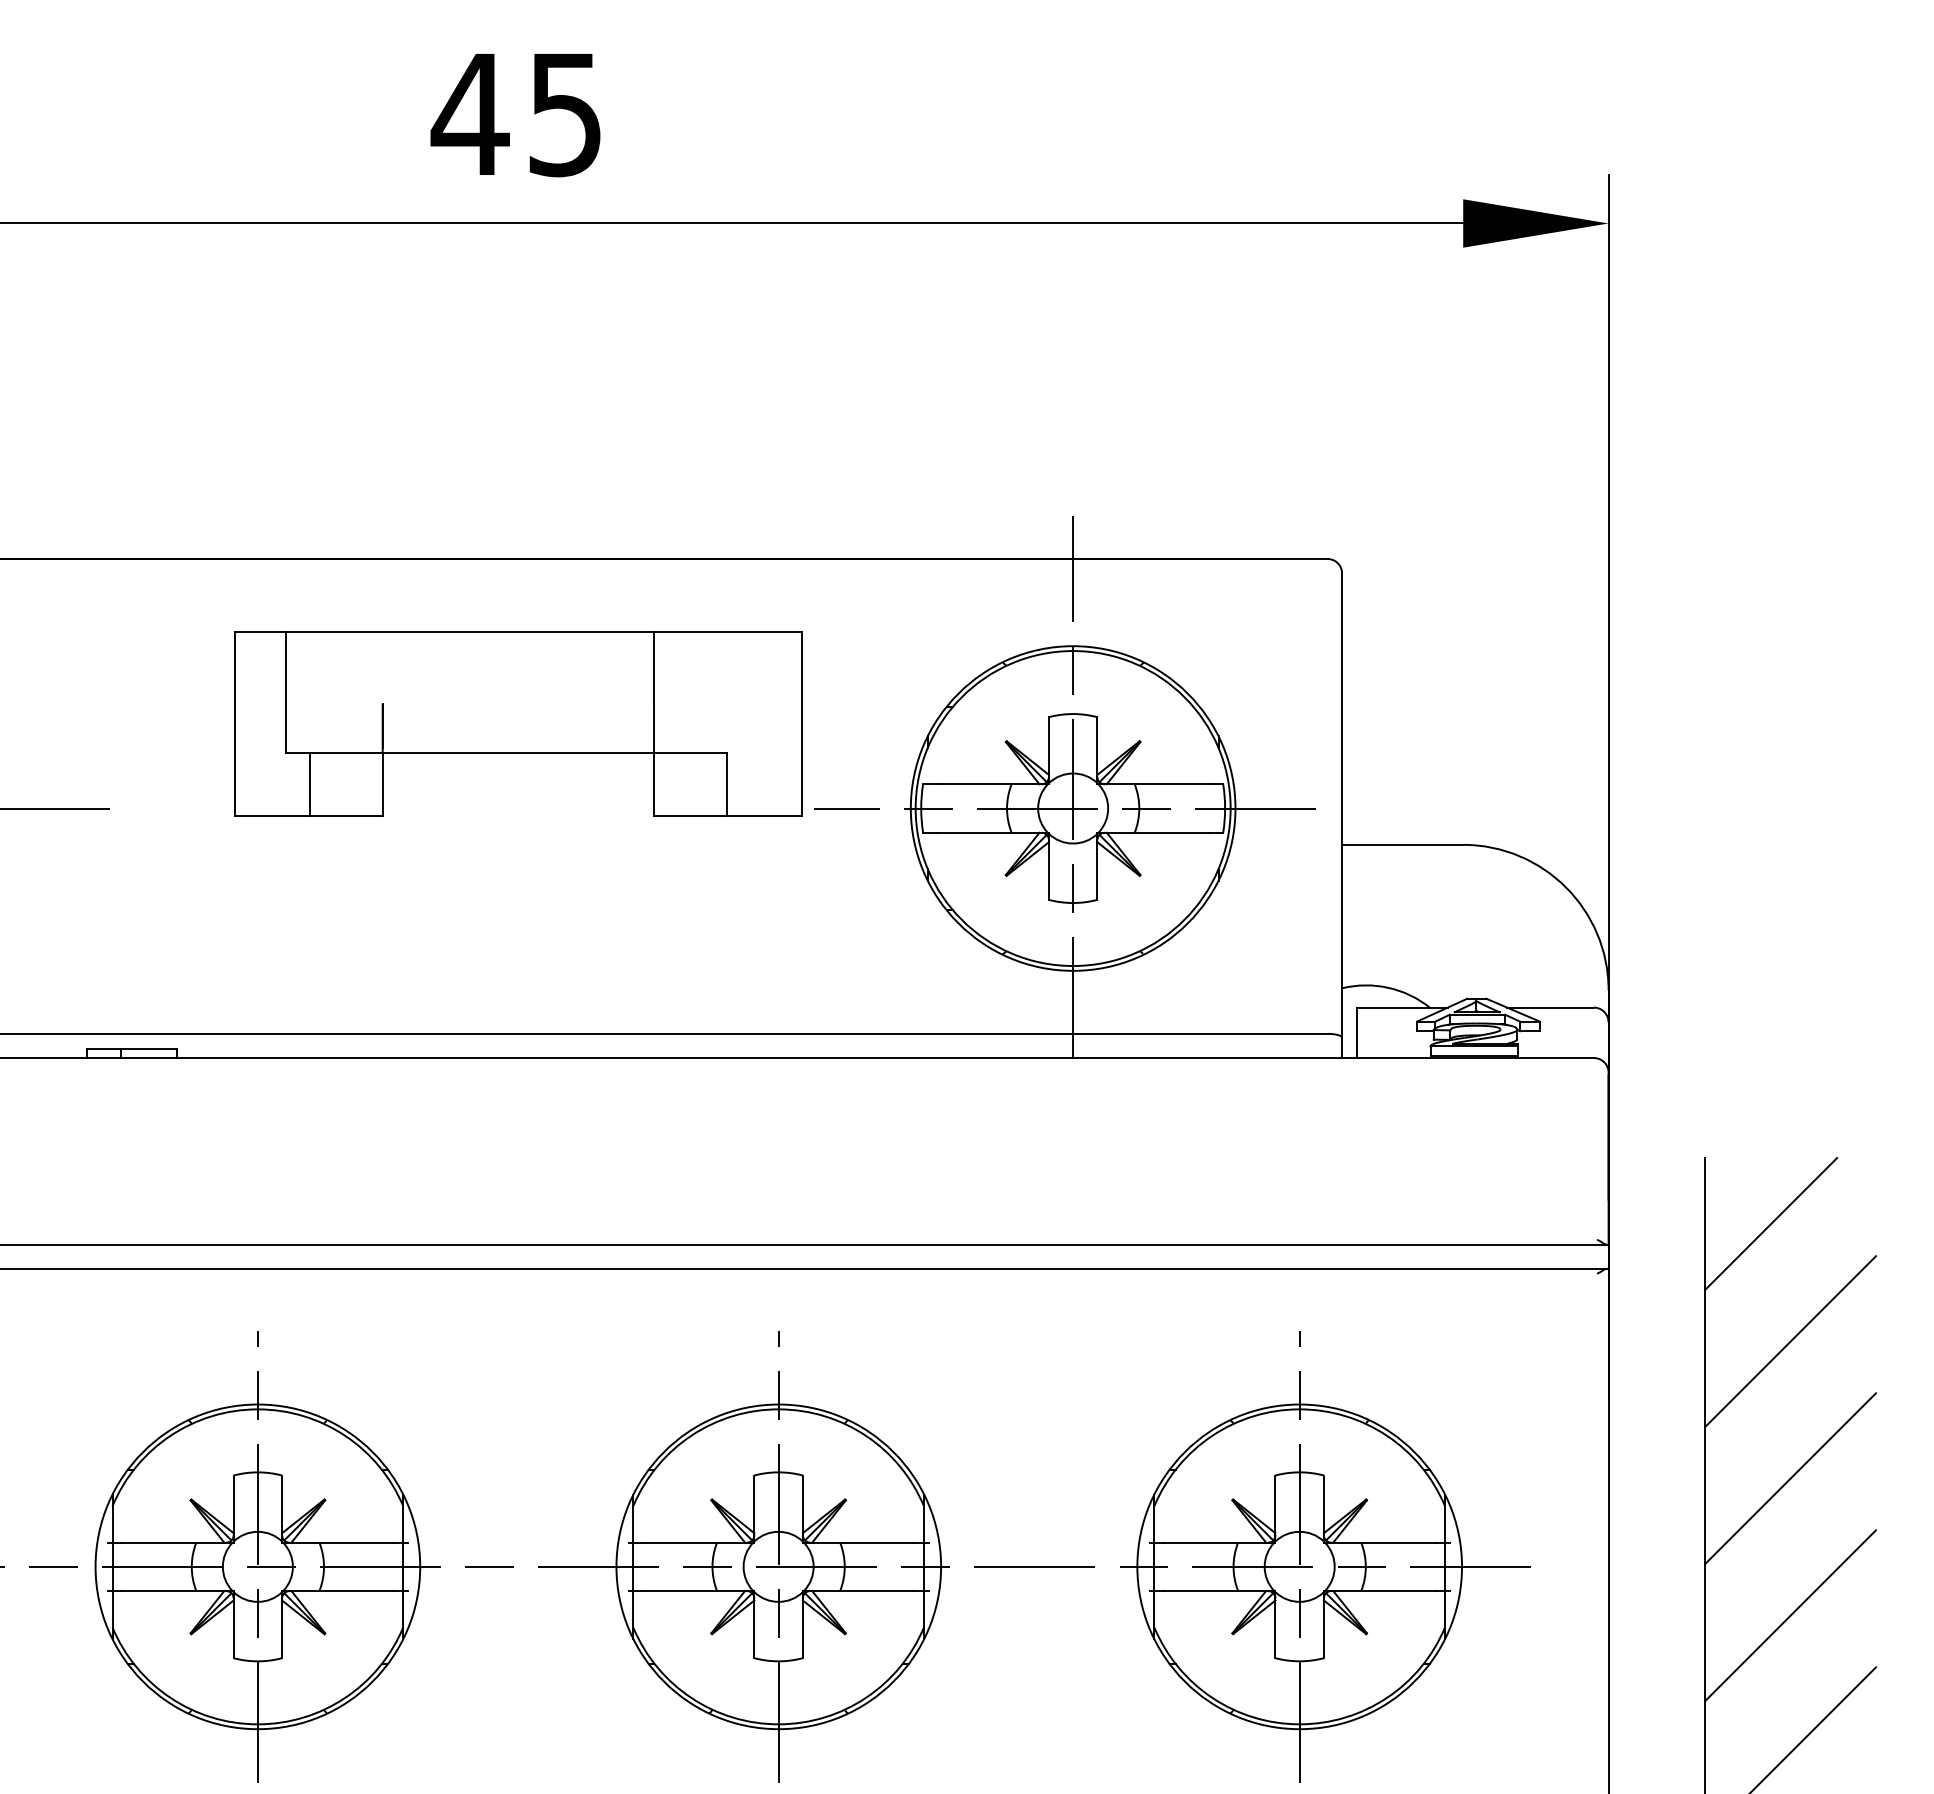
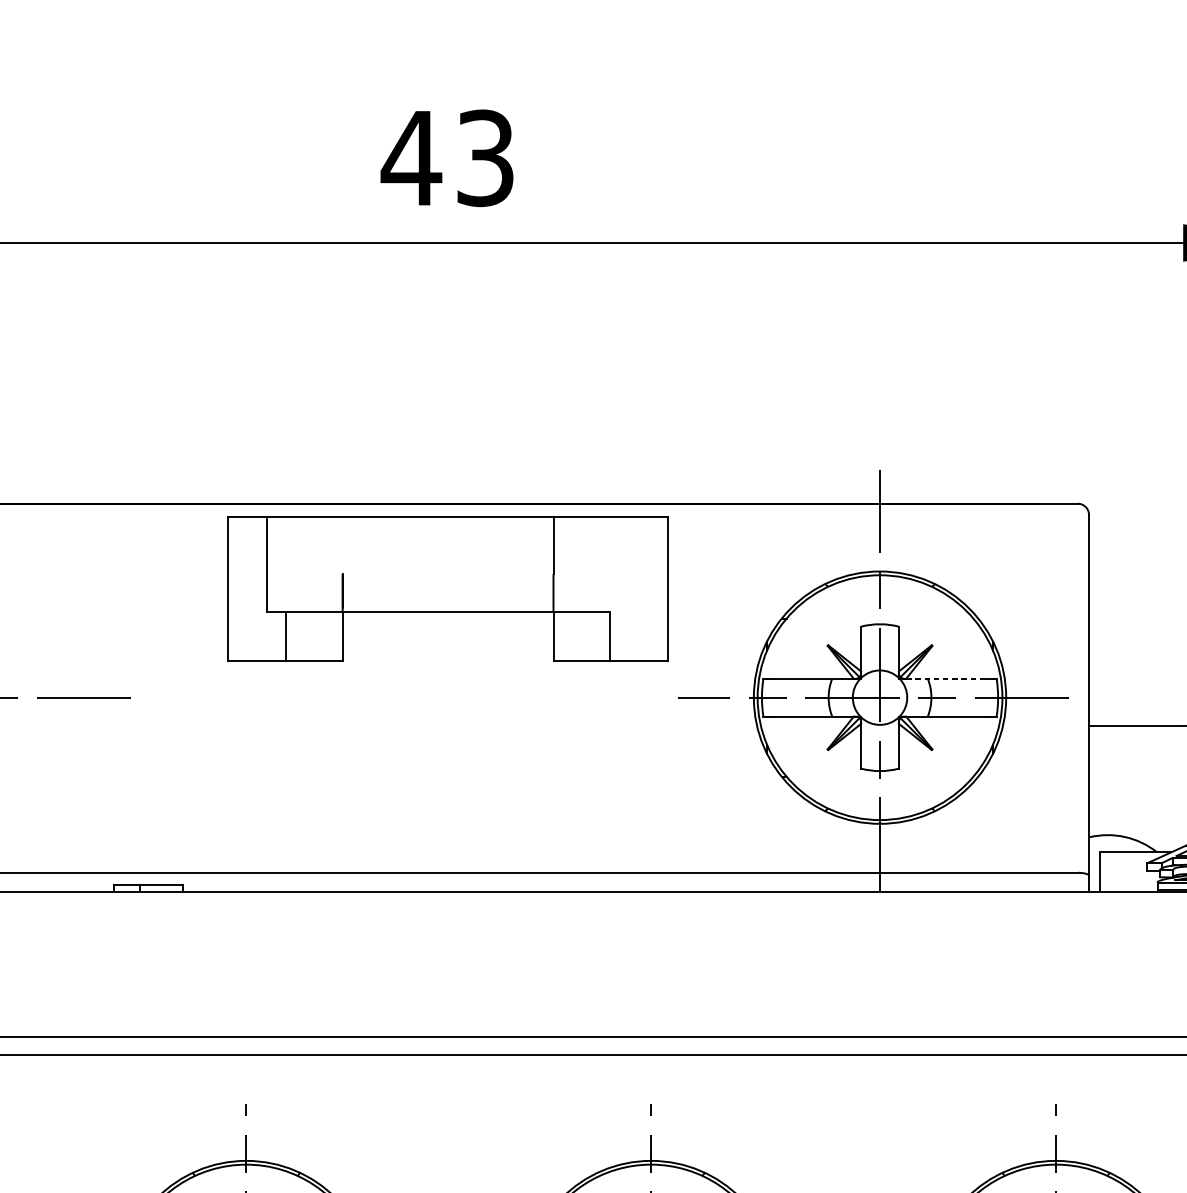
text: (565, 113) -> (485, 157), 45 -> 43
part: (518, 723) -> (448, 588), moved
line: (1158, 784) -> (946, 678), solid -> dashed

